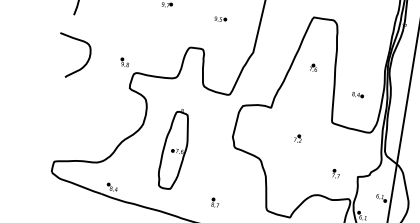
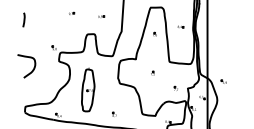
curve: (83, 64) -> (32, 69), moved
part: (357, 93) -> (180, 26), moved

